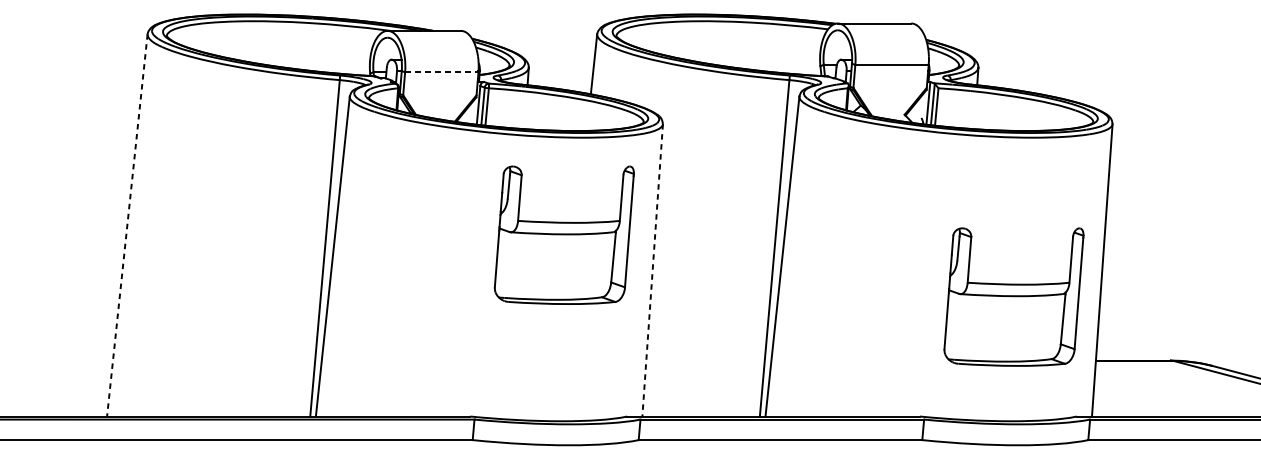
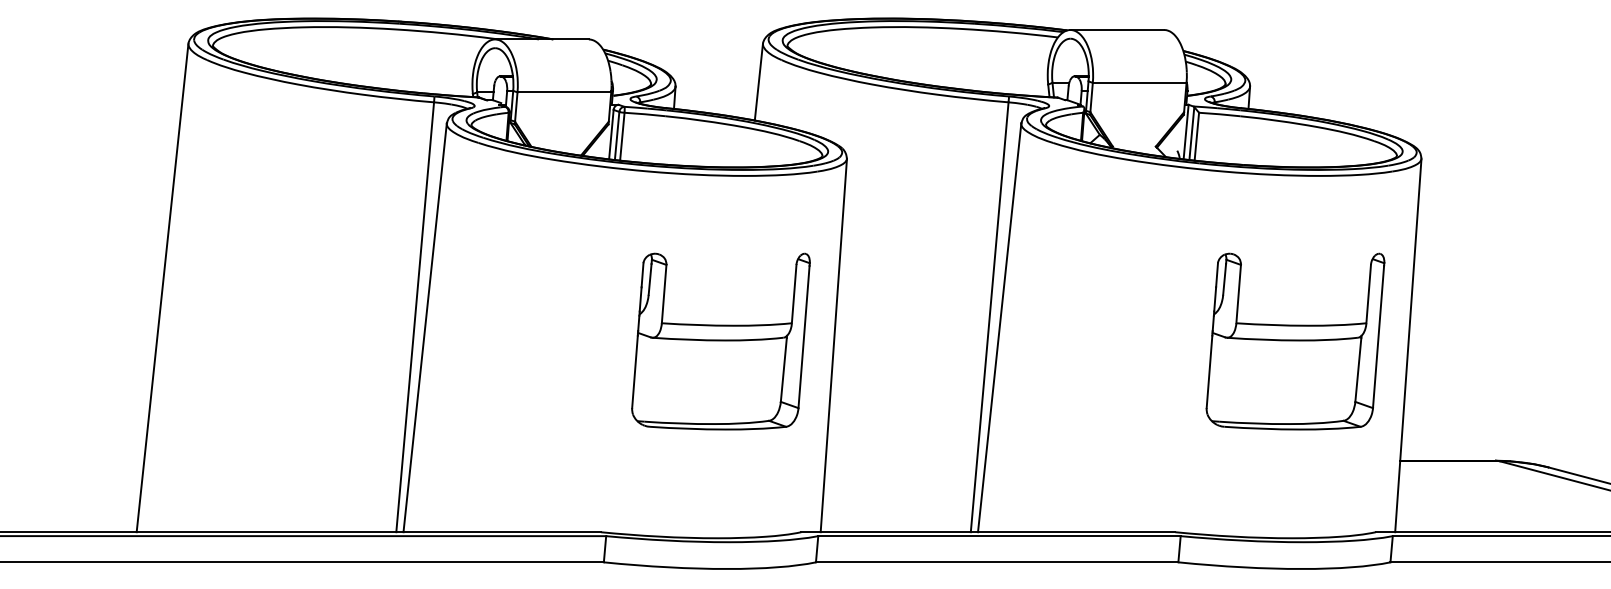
line: (441, 72) -> (564, 92), dashed -> solid
line: (127, 225) -> (162, 287), dashed -> solid
part: (563, 235) -> (720, 341), moved
line: (652, 270) -> (833, 345), dashed -> solid
part: (1013, 297) -> (1295, 341), moved

